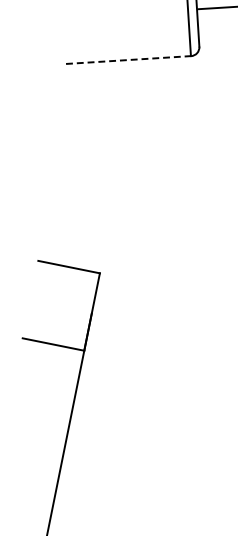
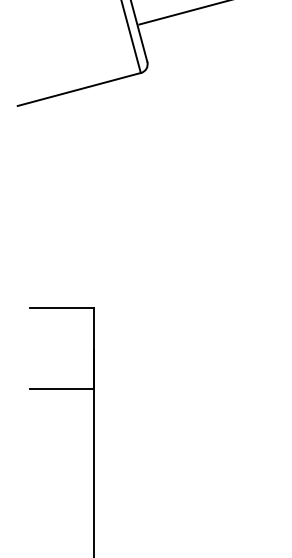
line: (128, 60) -> (79, 89), dashed -> solid

